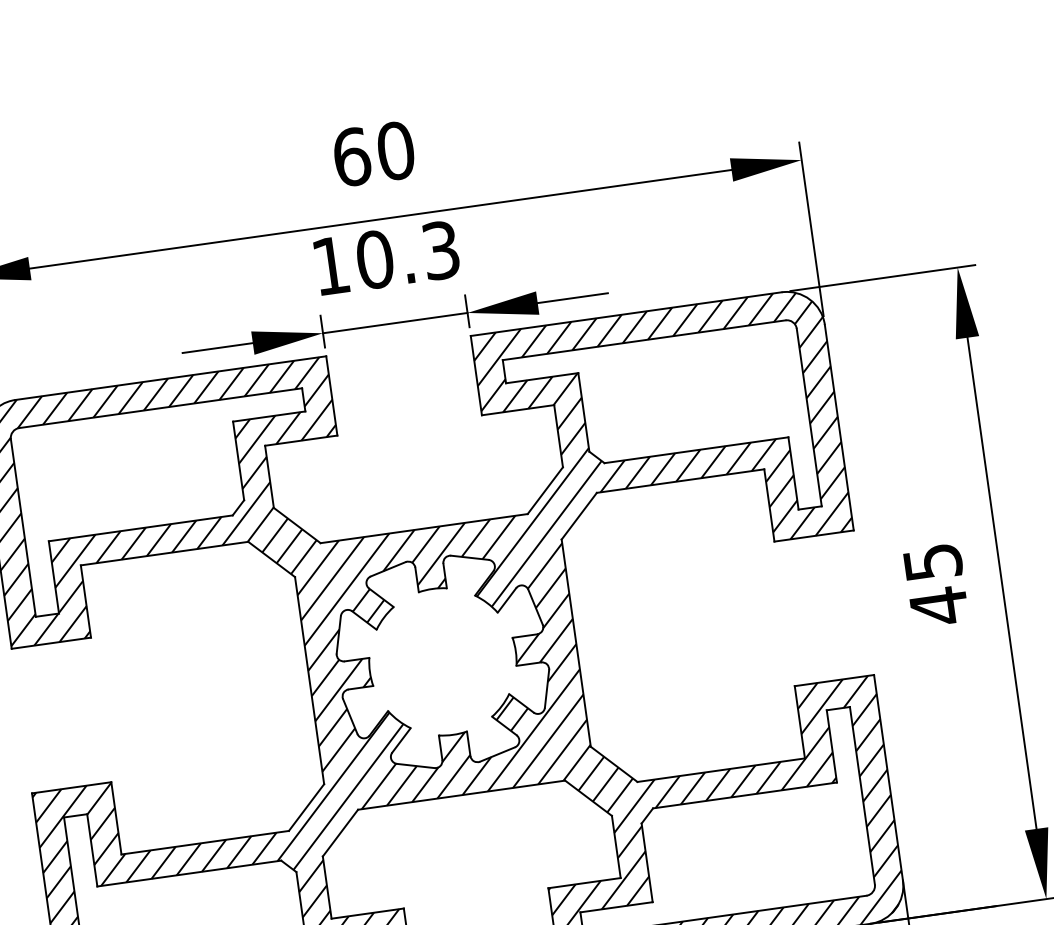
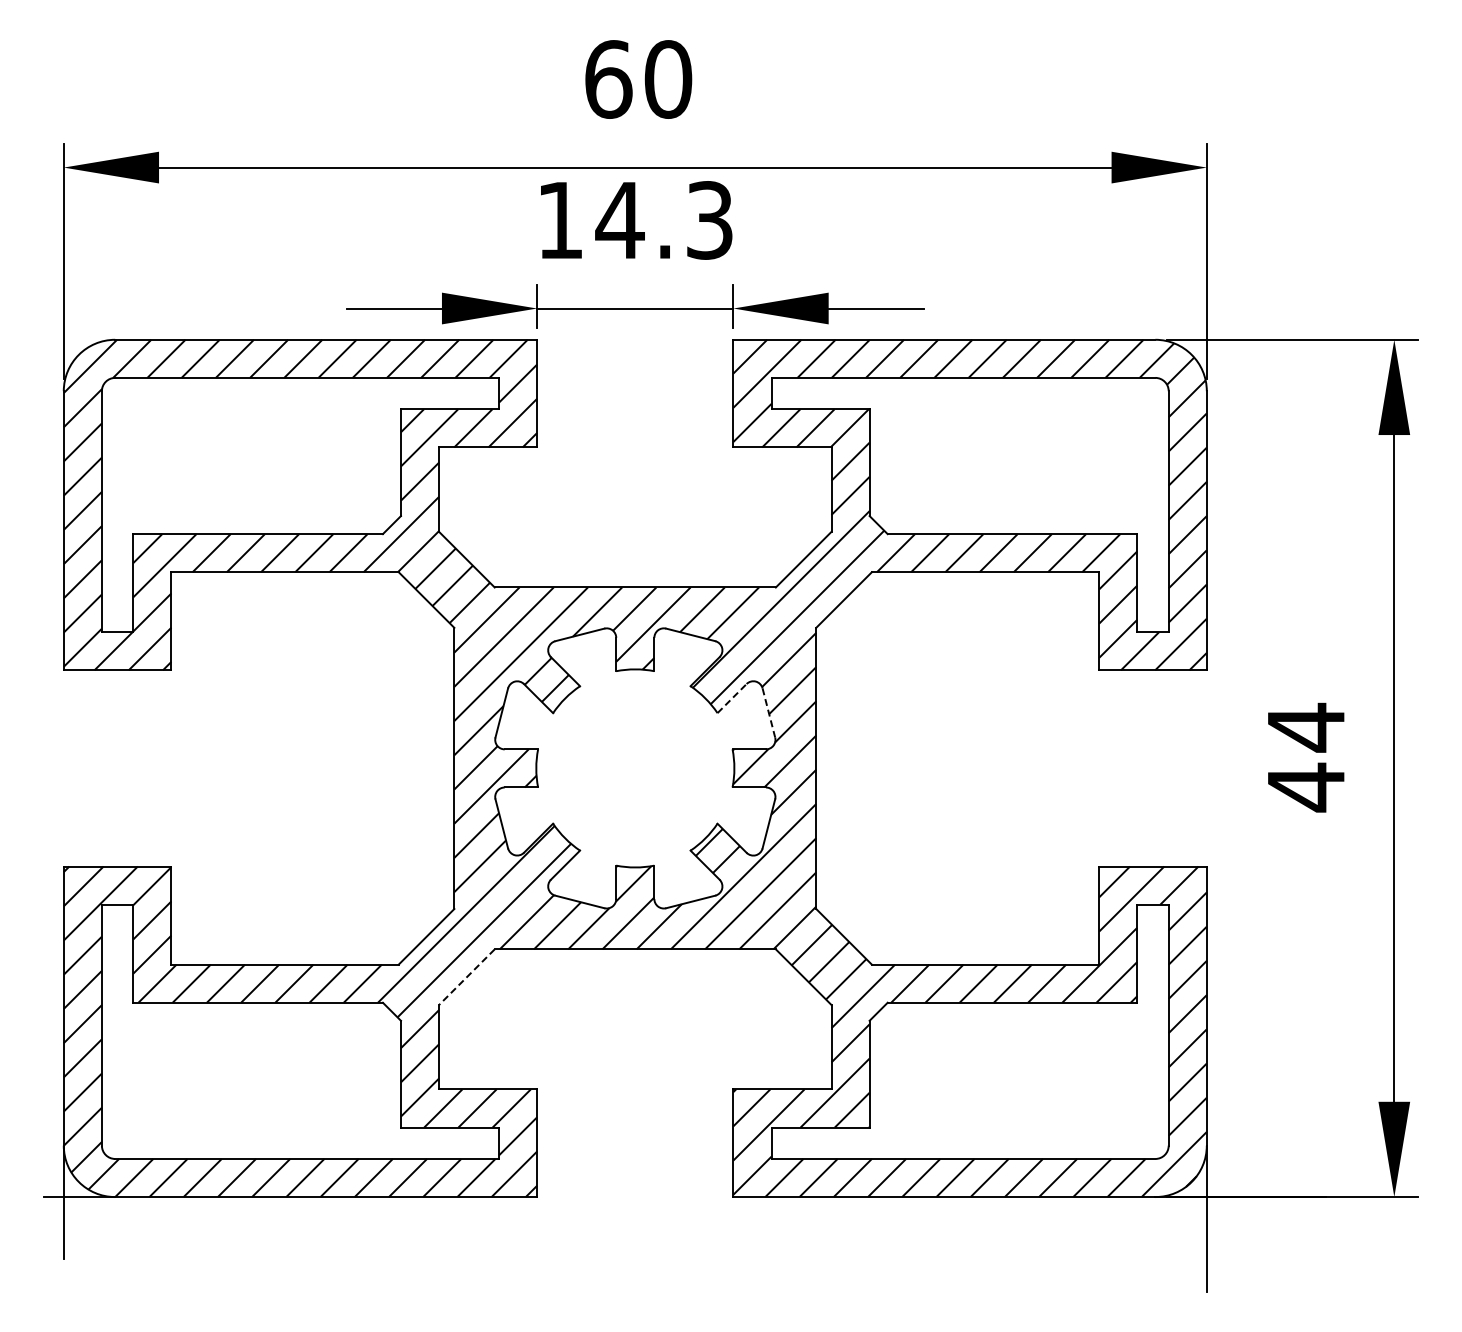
text: (374, 259) -> (619, 220), 10.3 -> 14.3
text: (933, 562) -> (1306, 727), 45 -> 44
line: (507, 600) -> (732, 698), solid -> dashed
line: (536, 607) -> (769, 713), solid -> dashed
line: (340, 833) -> (466, 977), solid -> dashed

